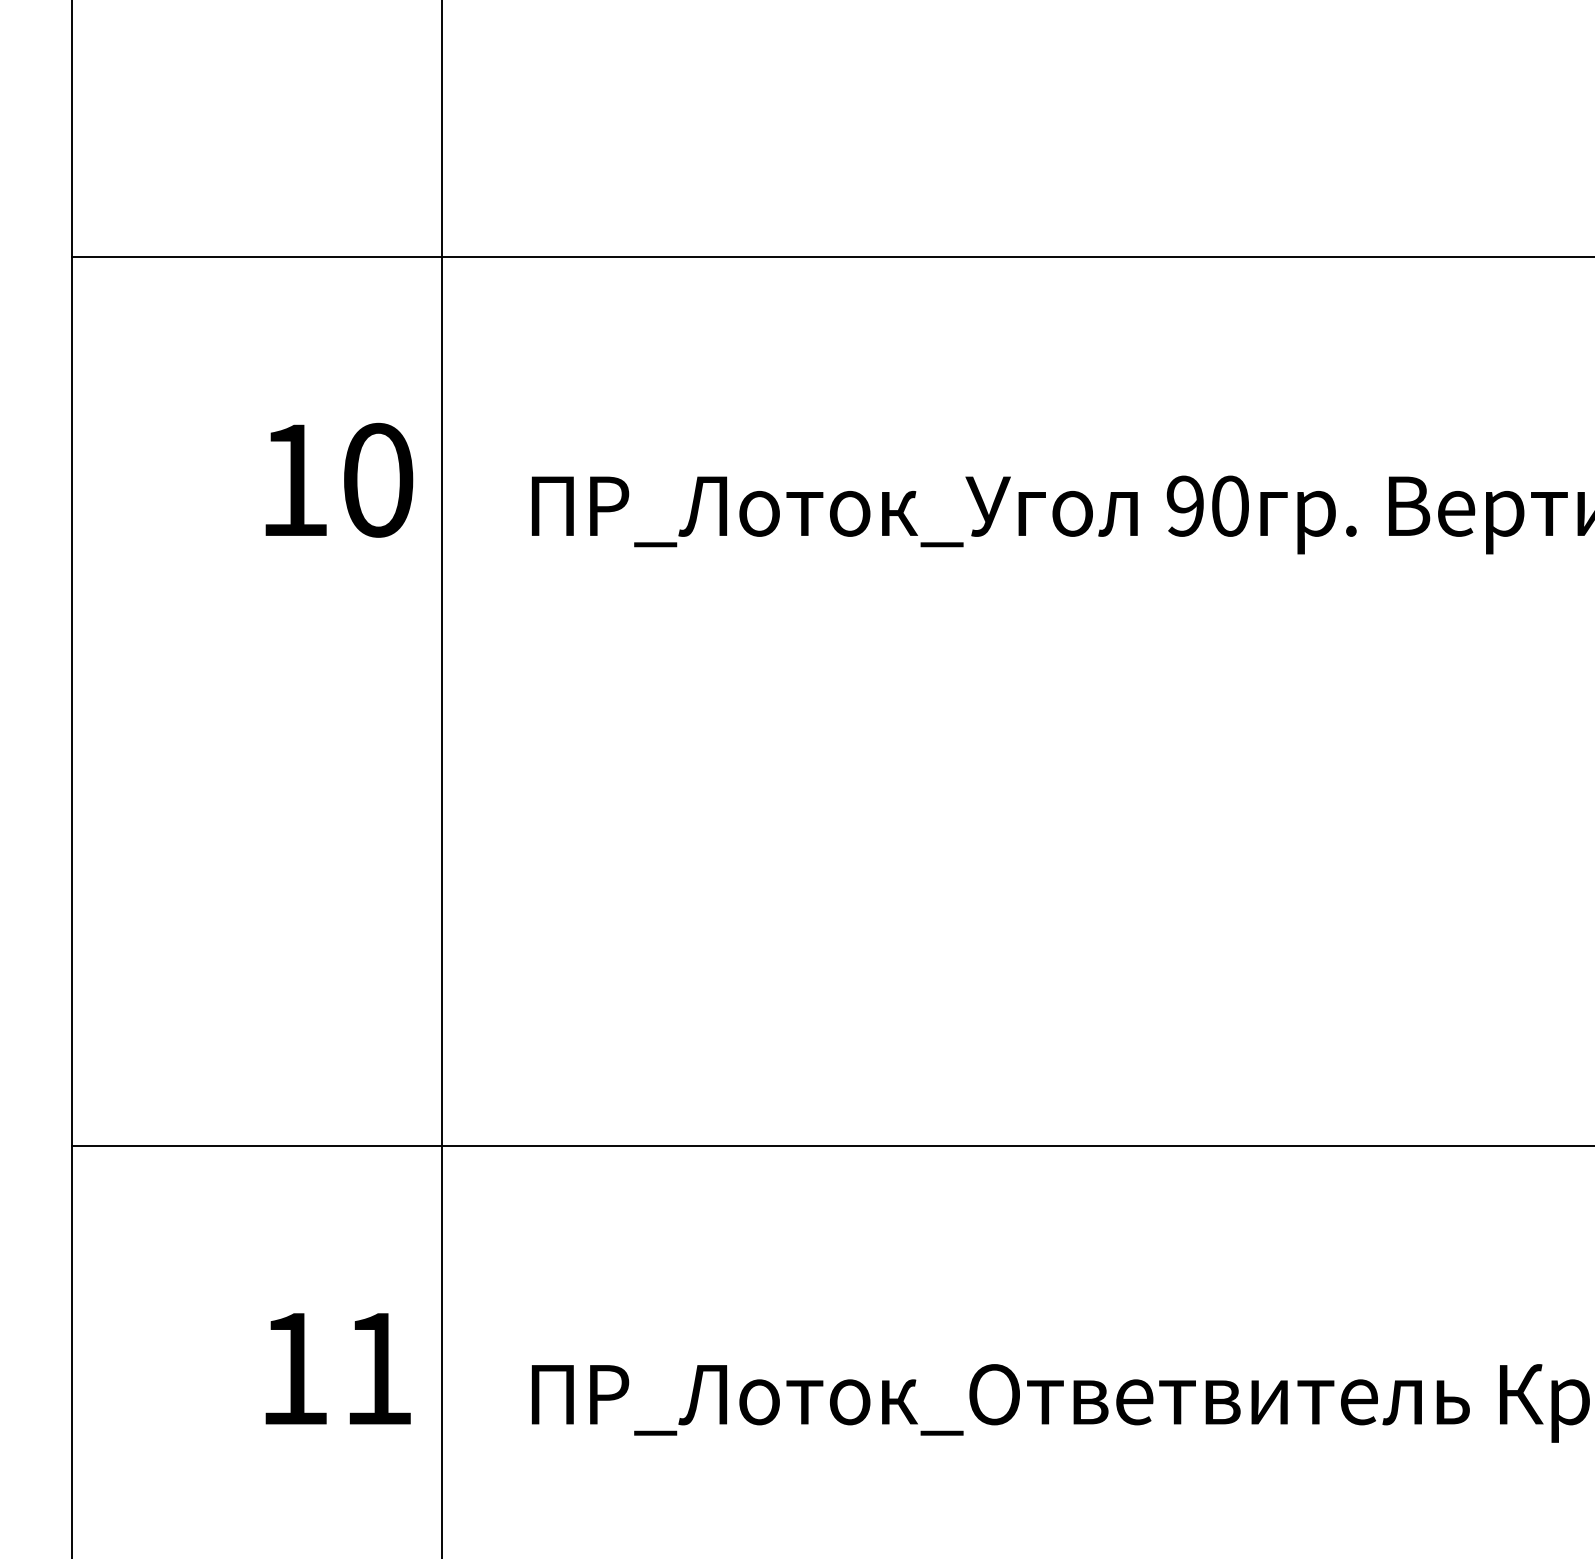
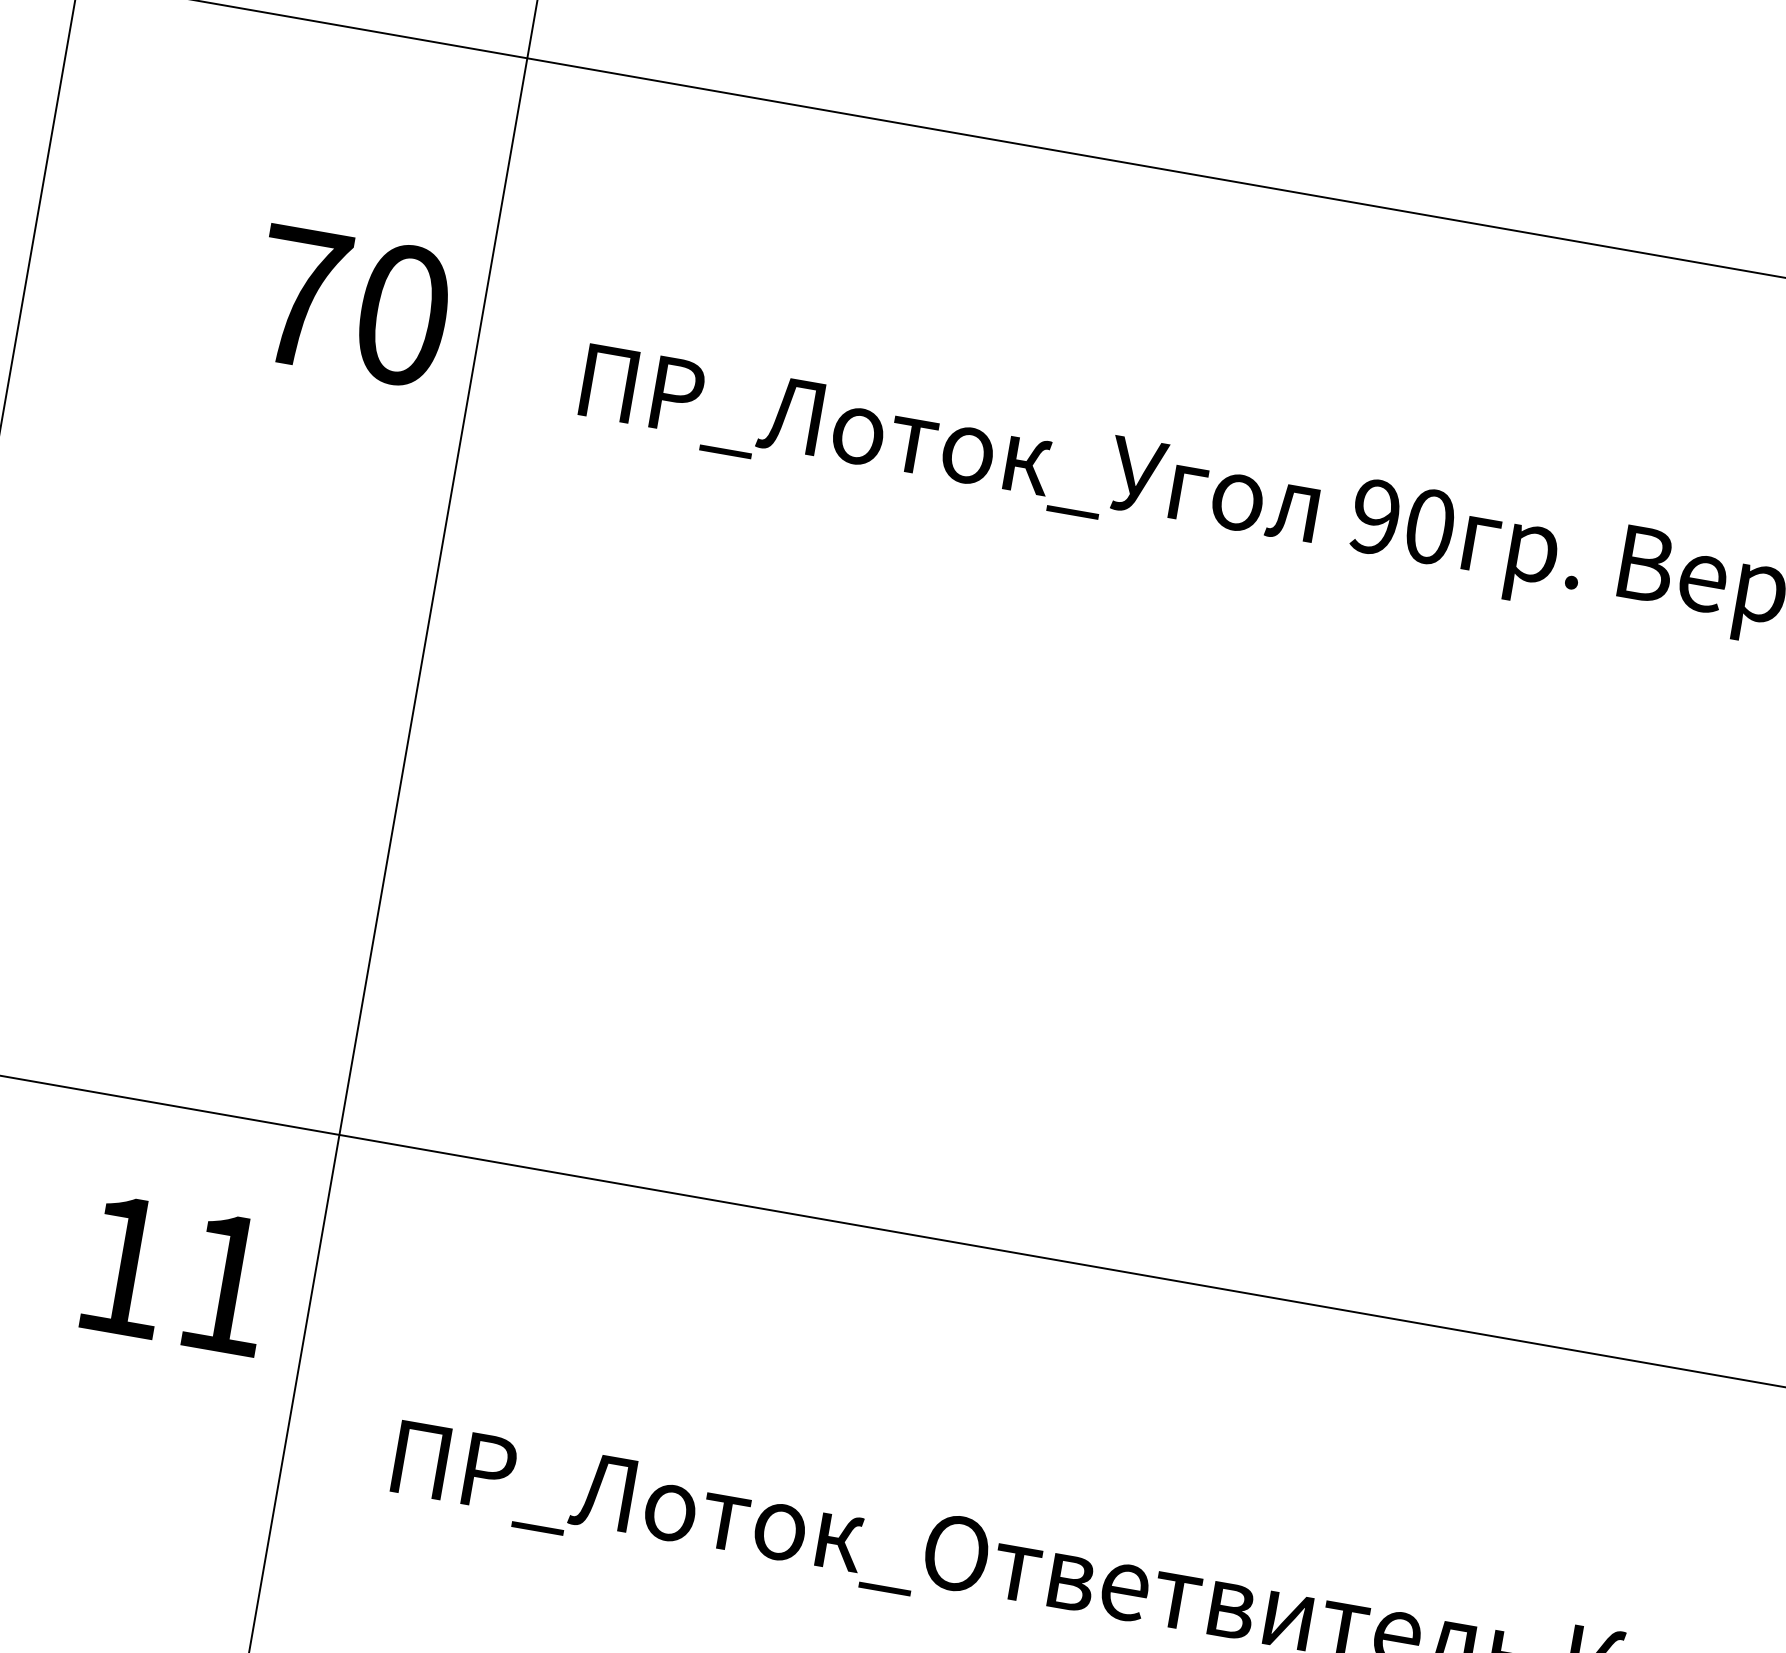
text: (294, 479) -> (301, 296), 10 -> 70
text: (337, 1368) -> (177, 1274), moved

